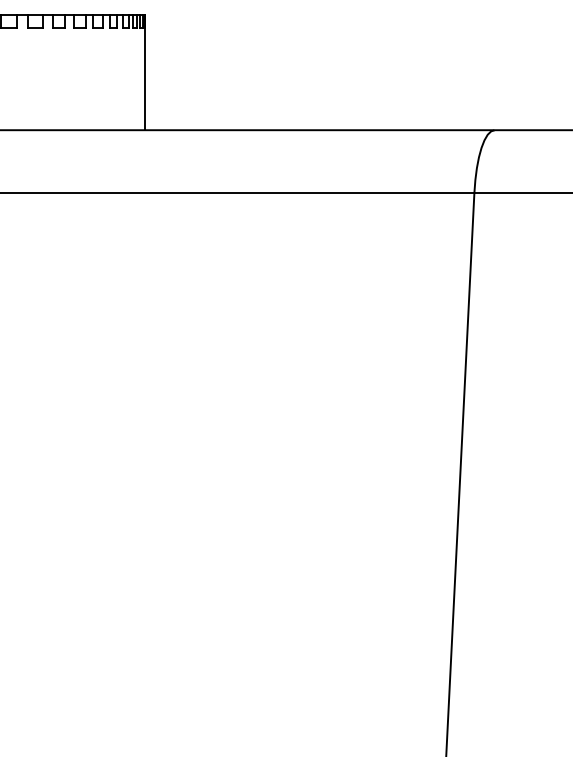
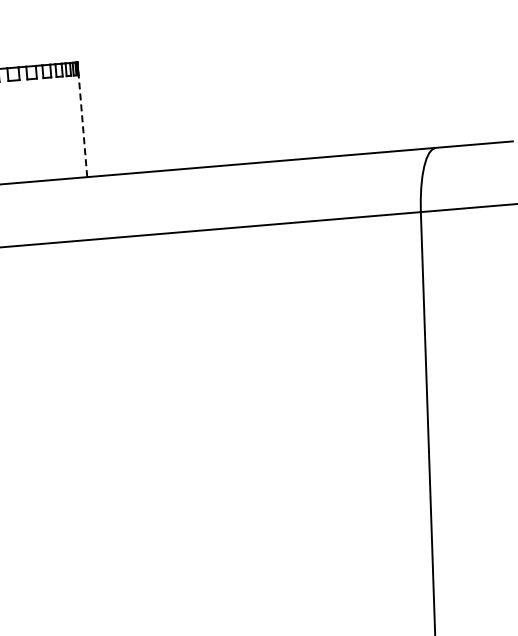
line: (144, 72) -> (82, 119), solid -> dashed

